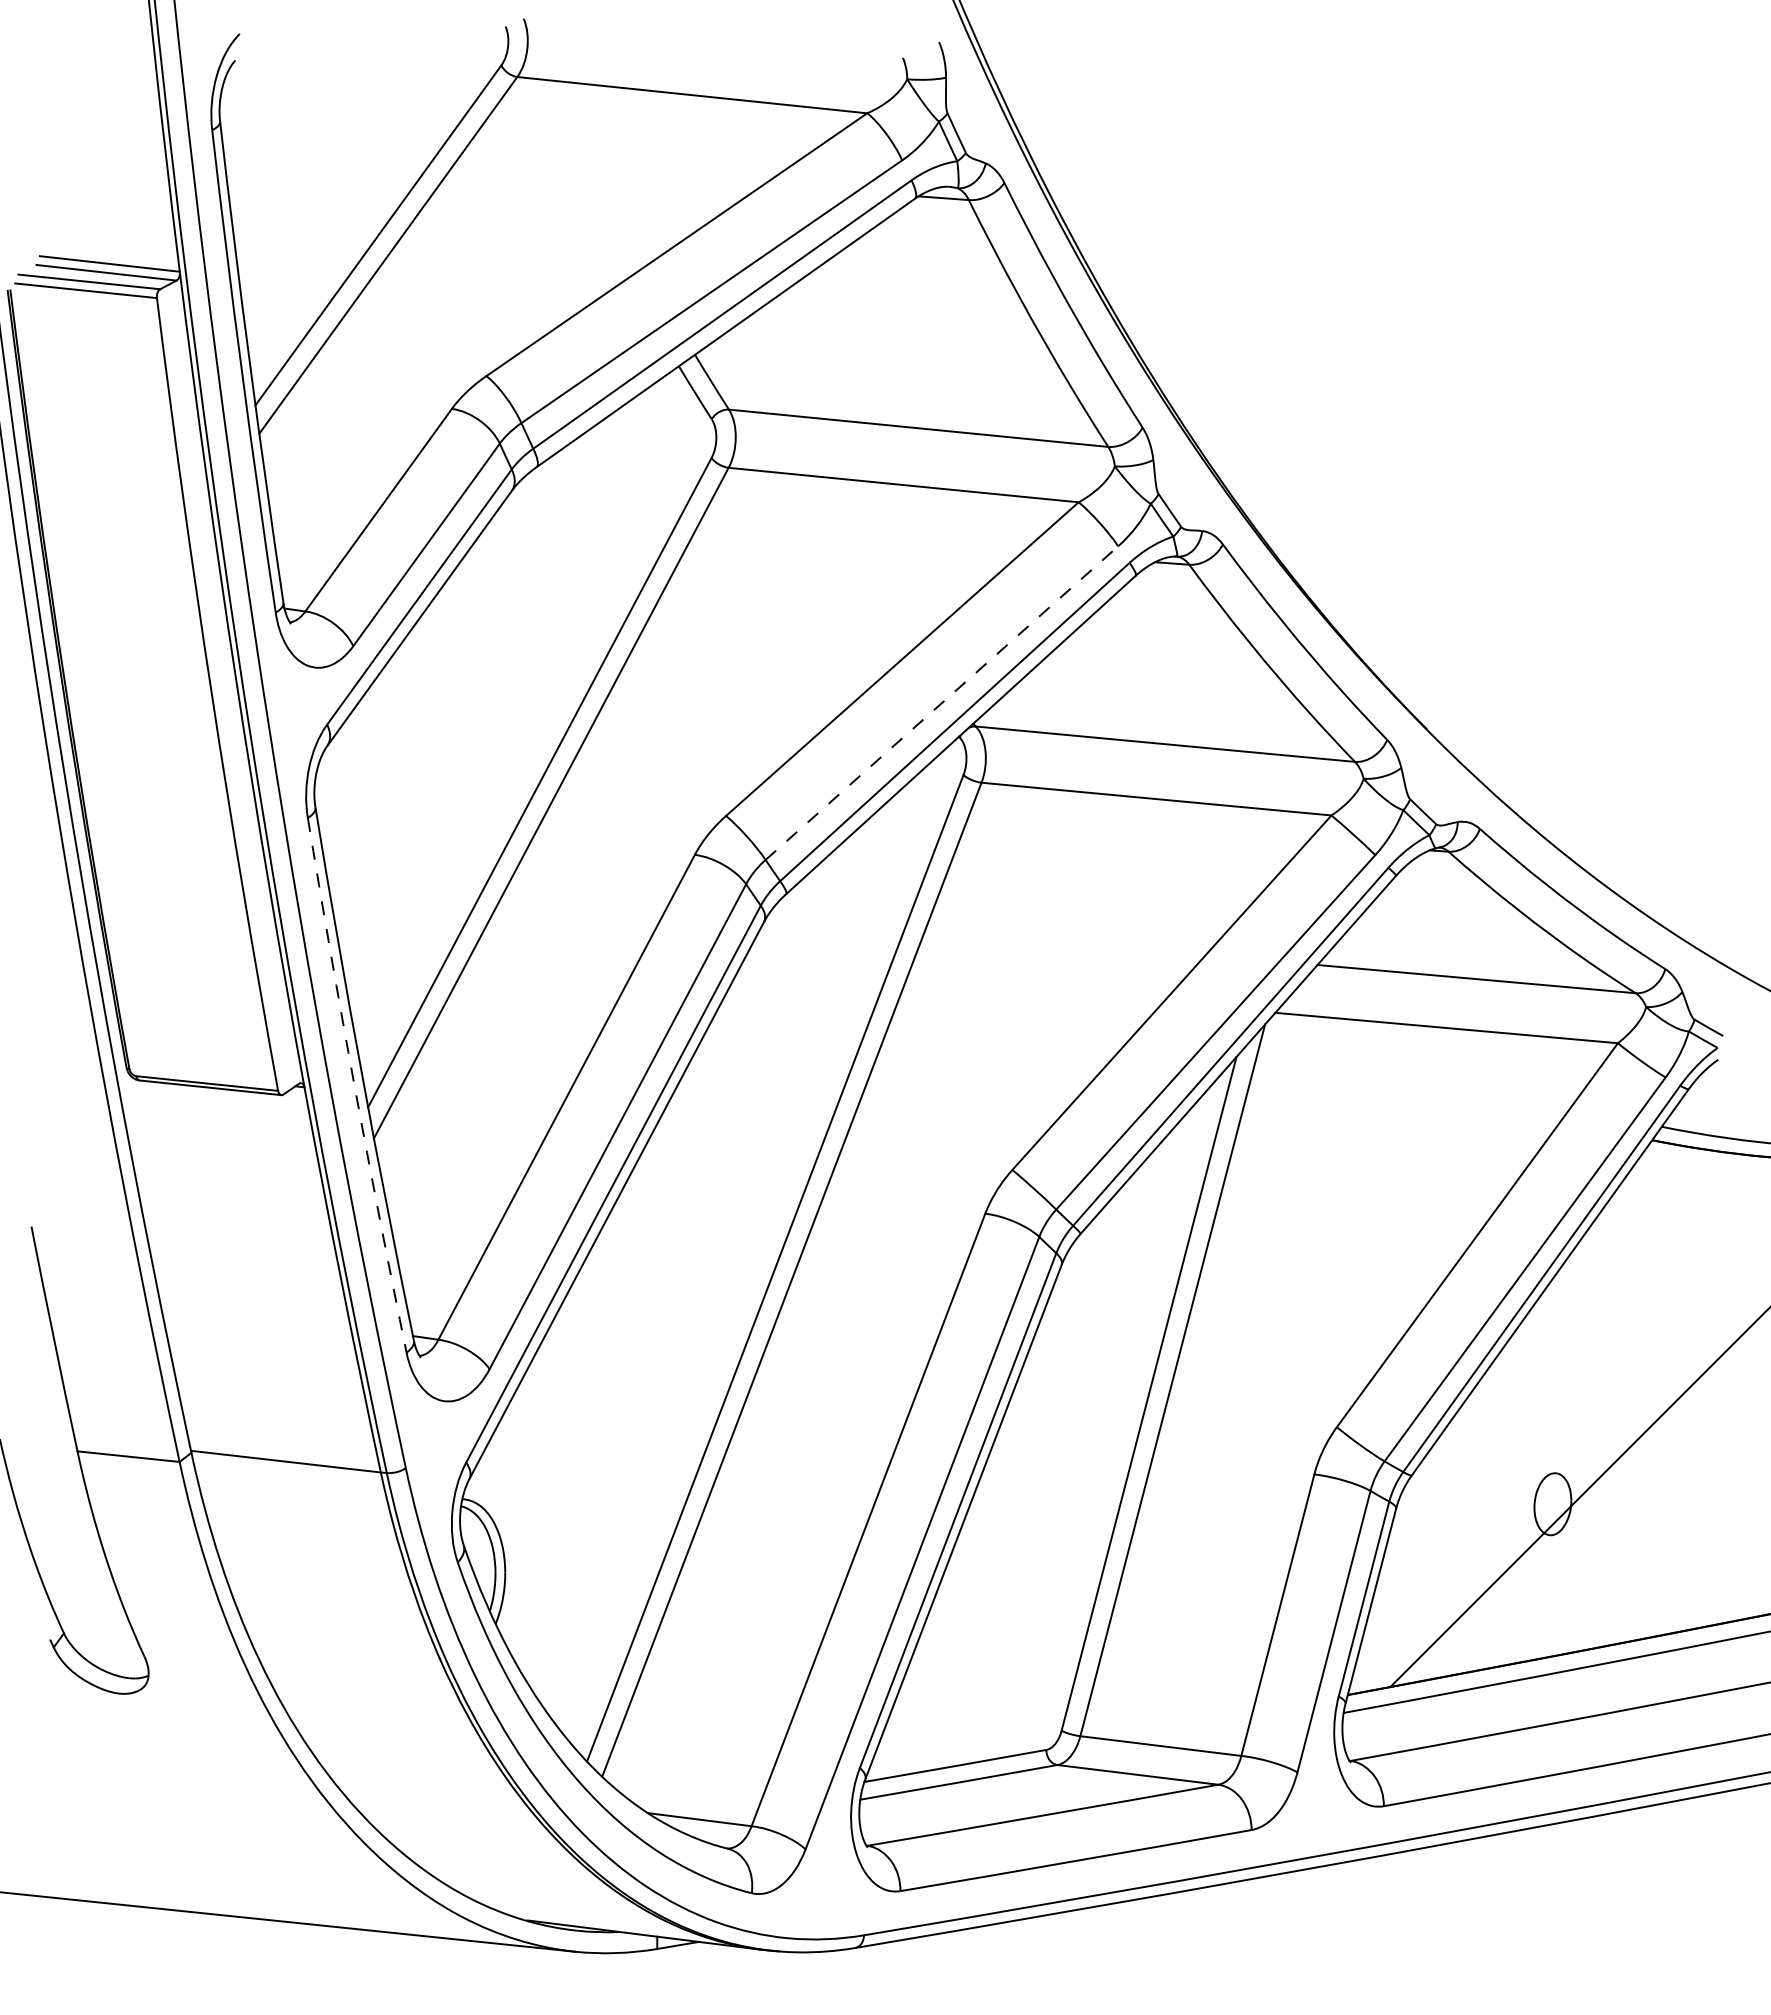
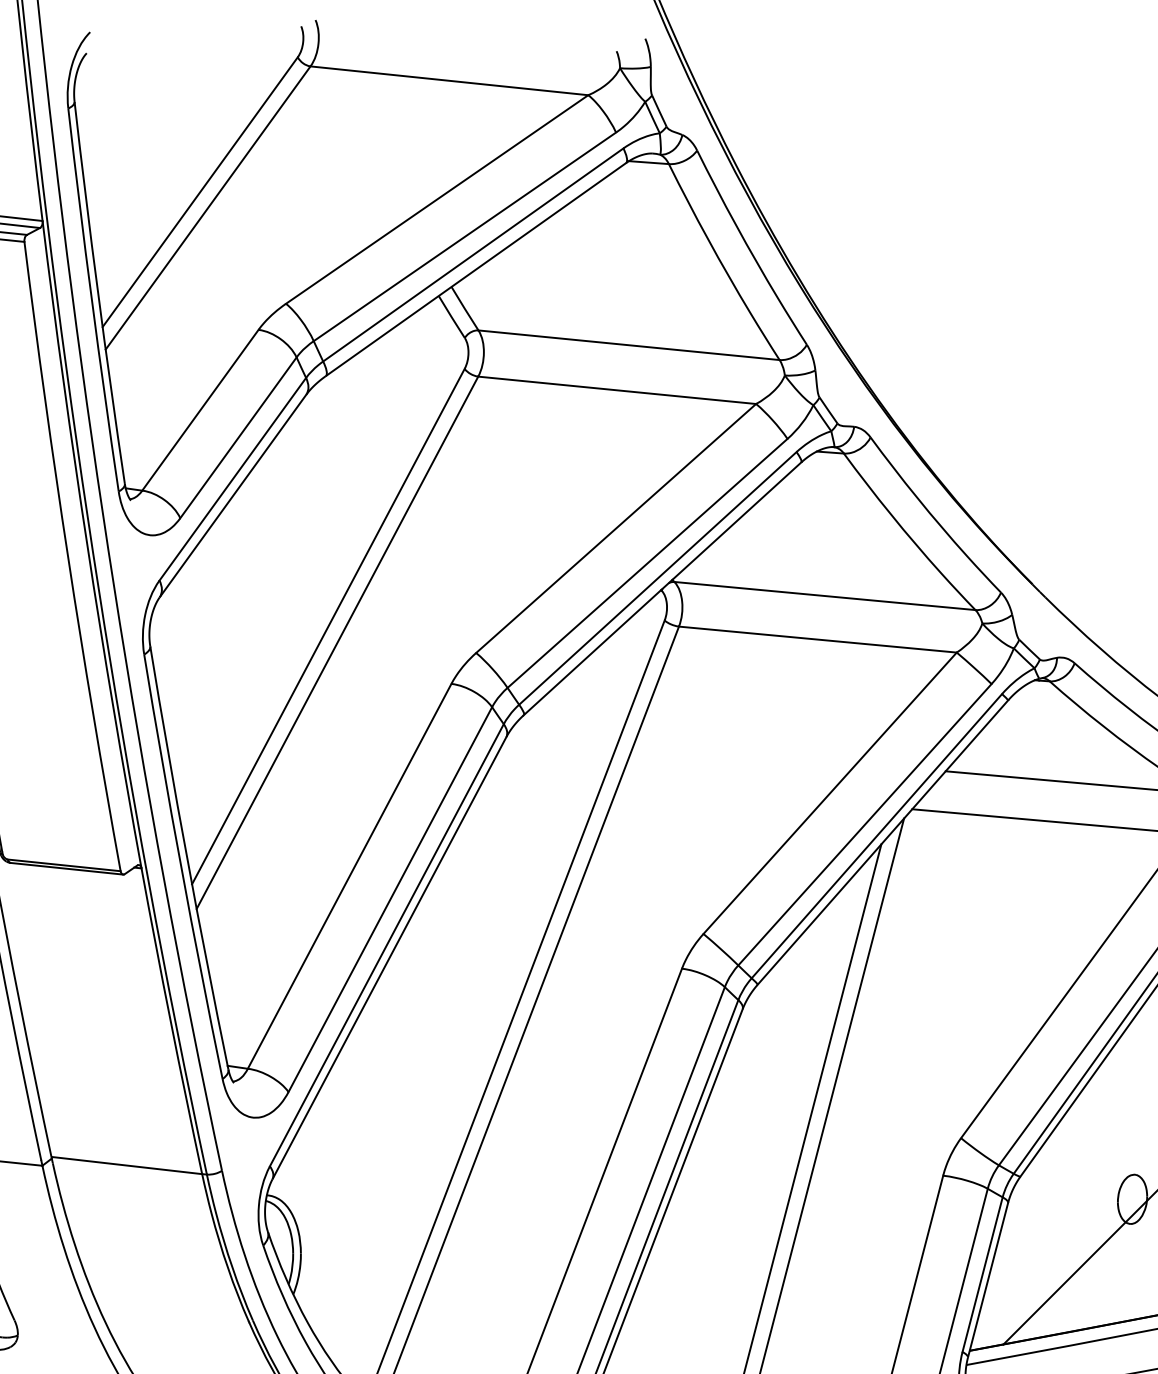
line: (941, 703) -> (647, 563), dashed -> solid
arc: (354, 1085) -> (181, 866), dashed -> solid

